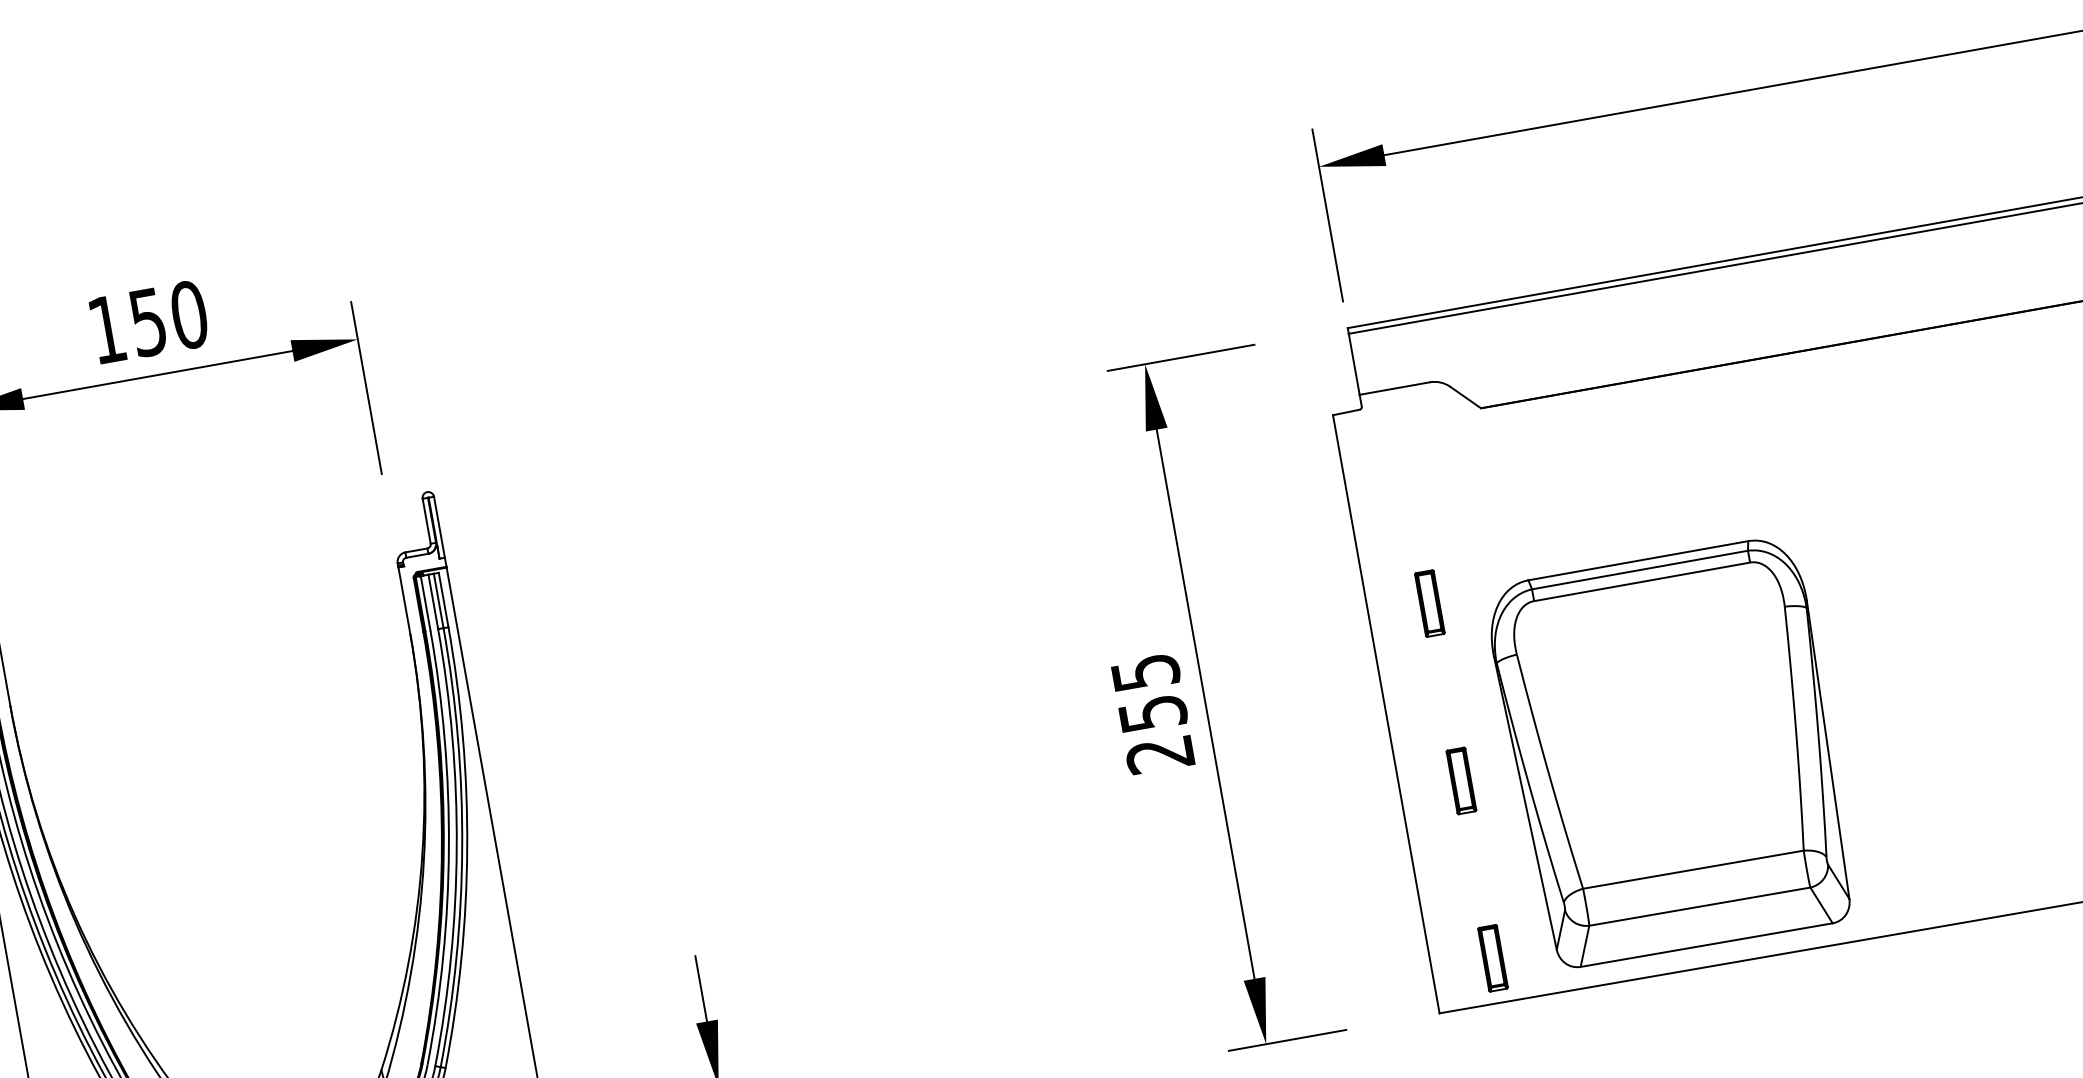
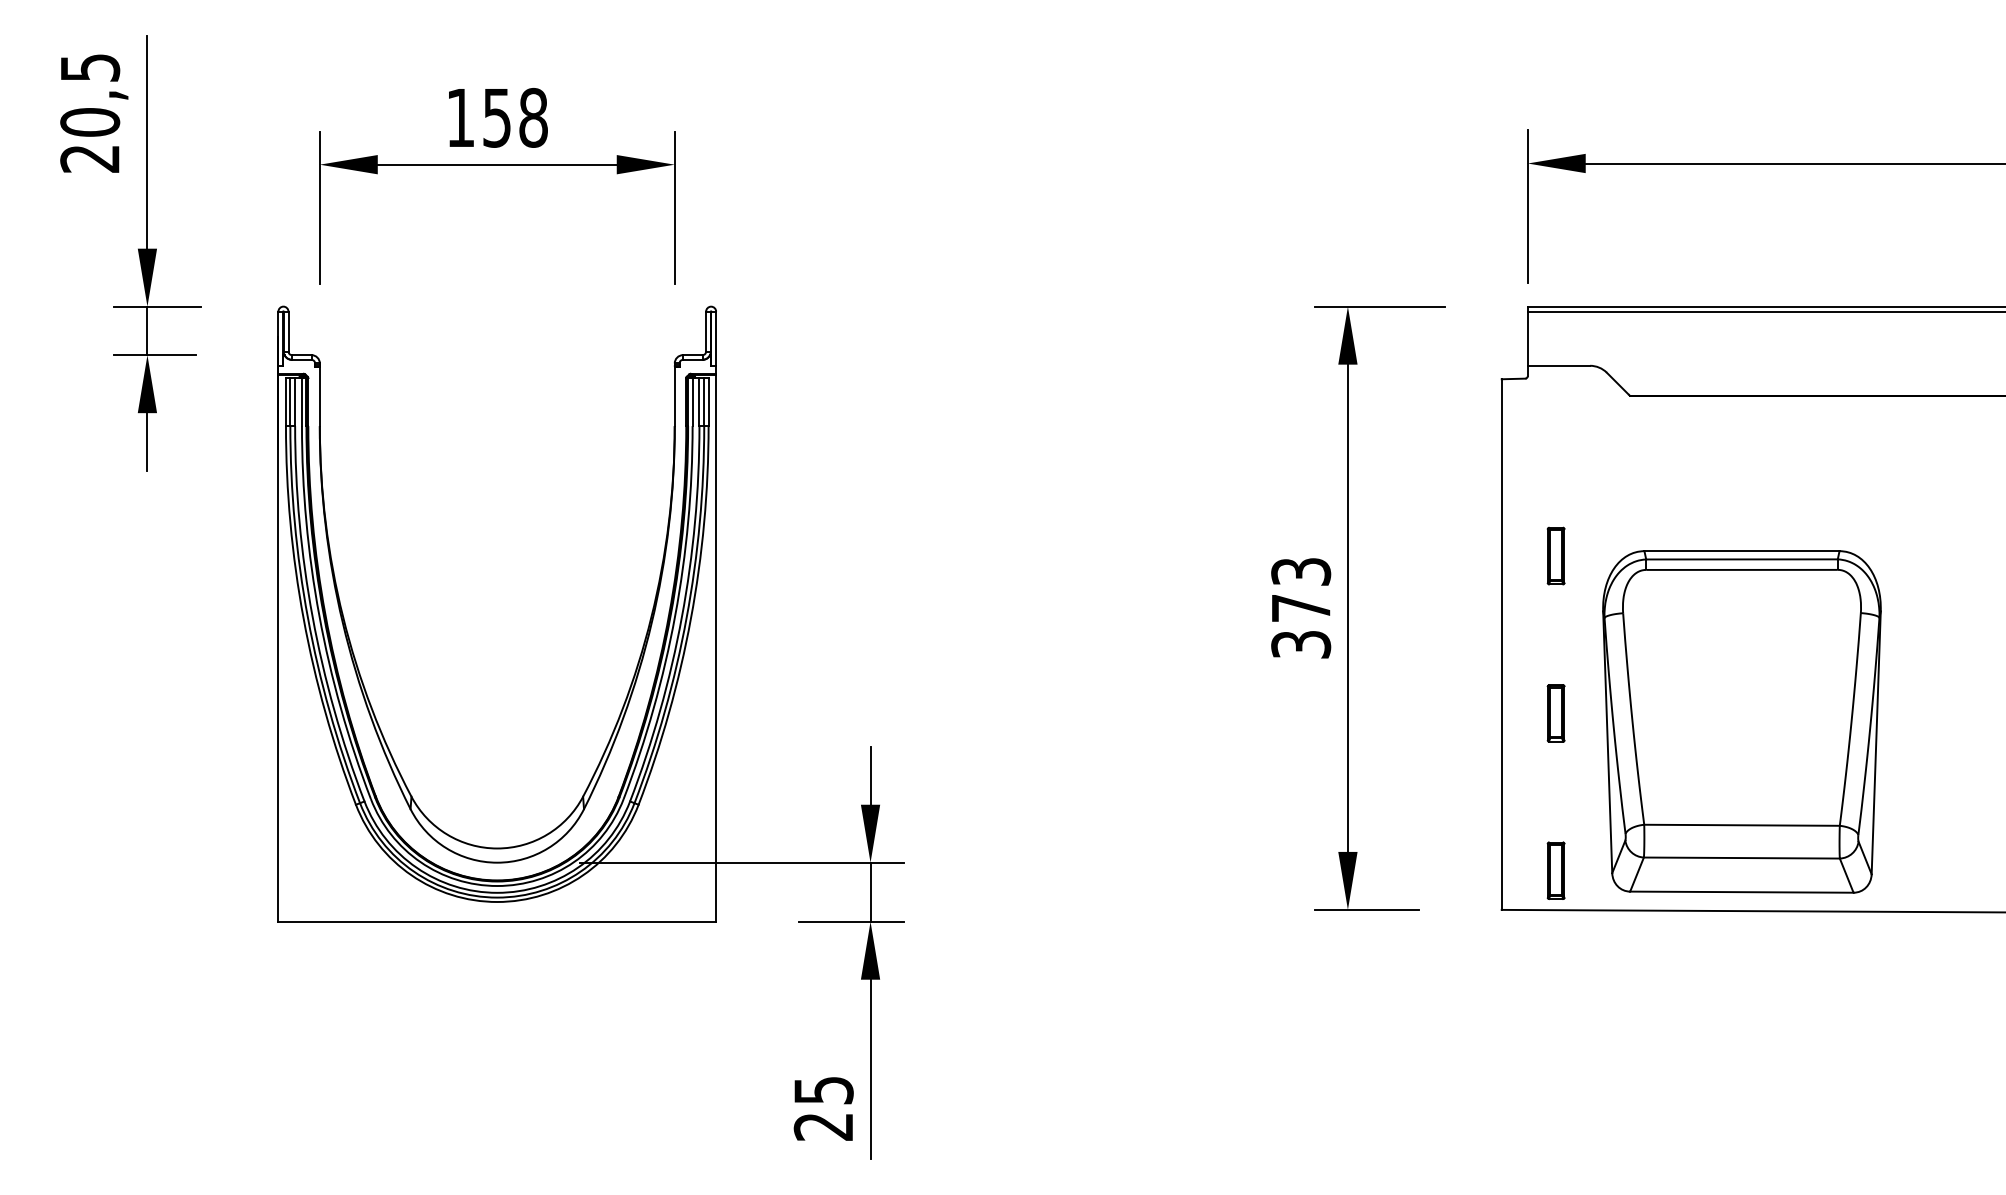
text: (189, 314) -> (533, 117), 150 -> 158
text: (1153, 713) -> (1301, 608), 255 -> 373

